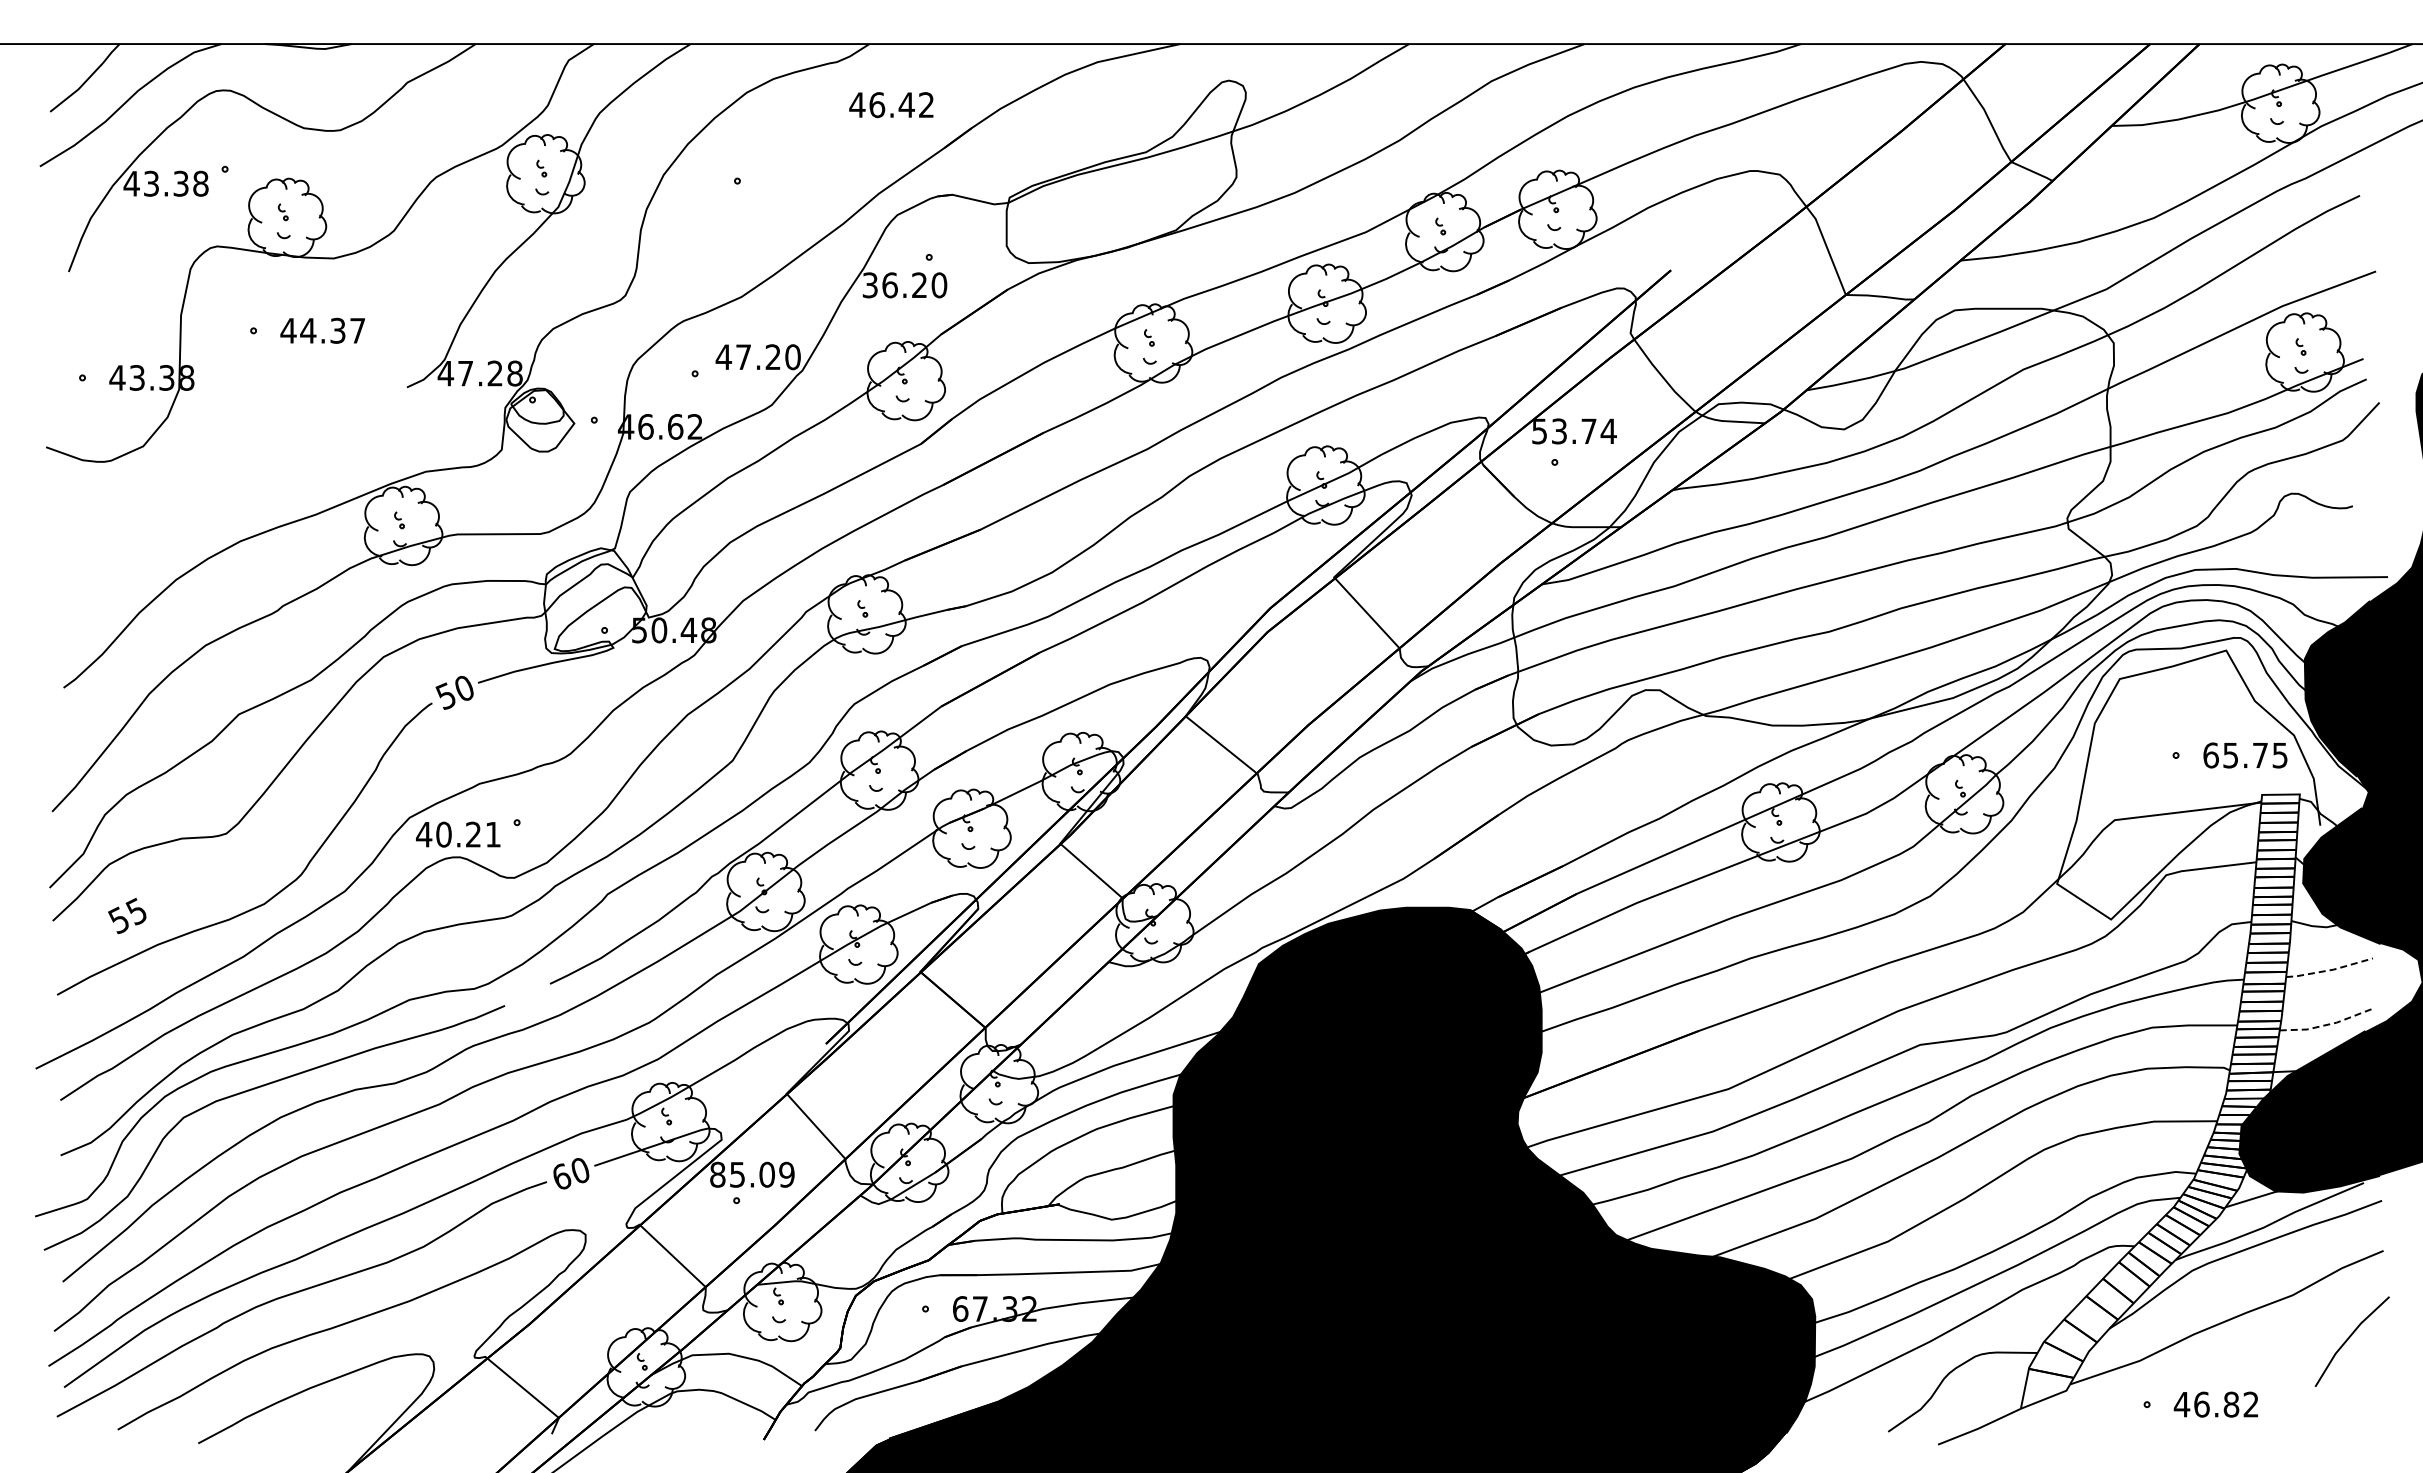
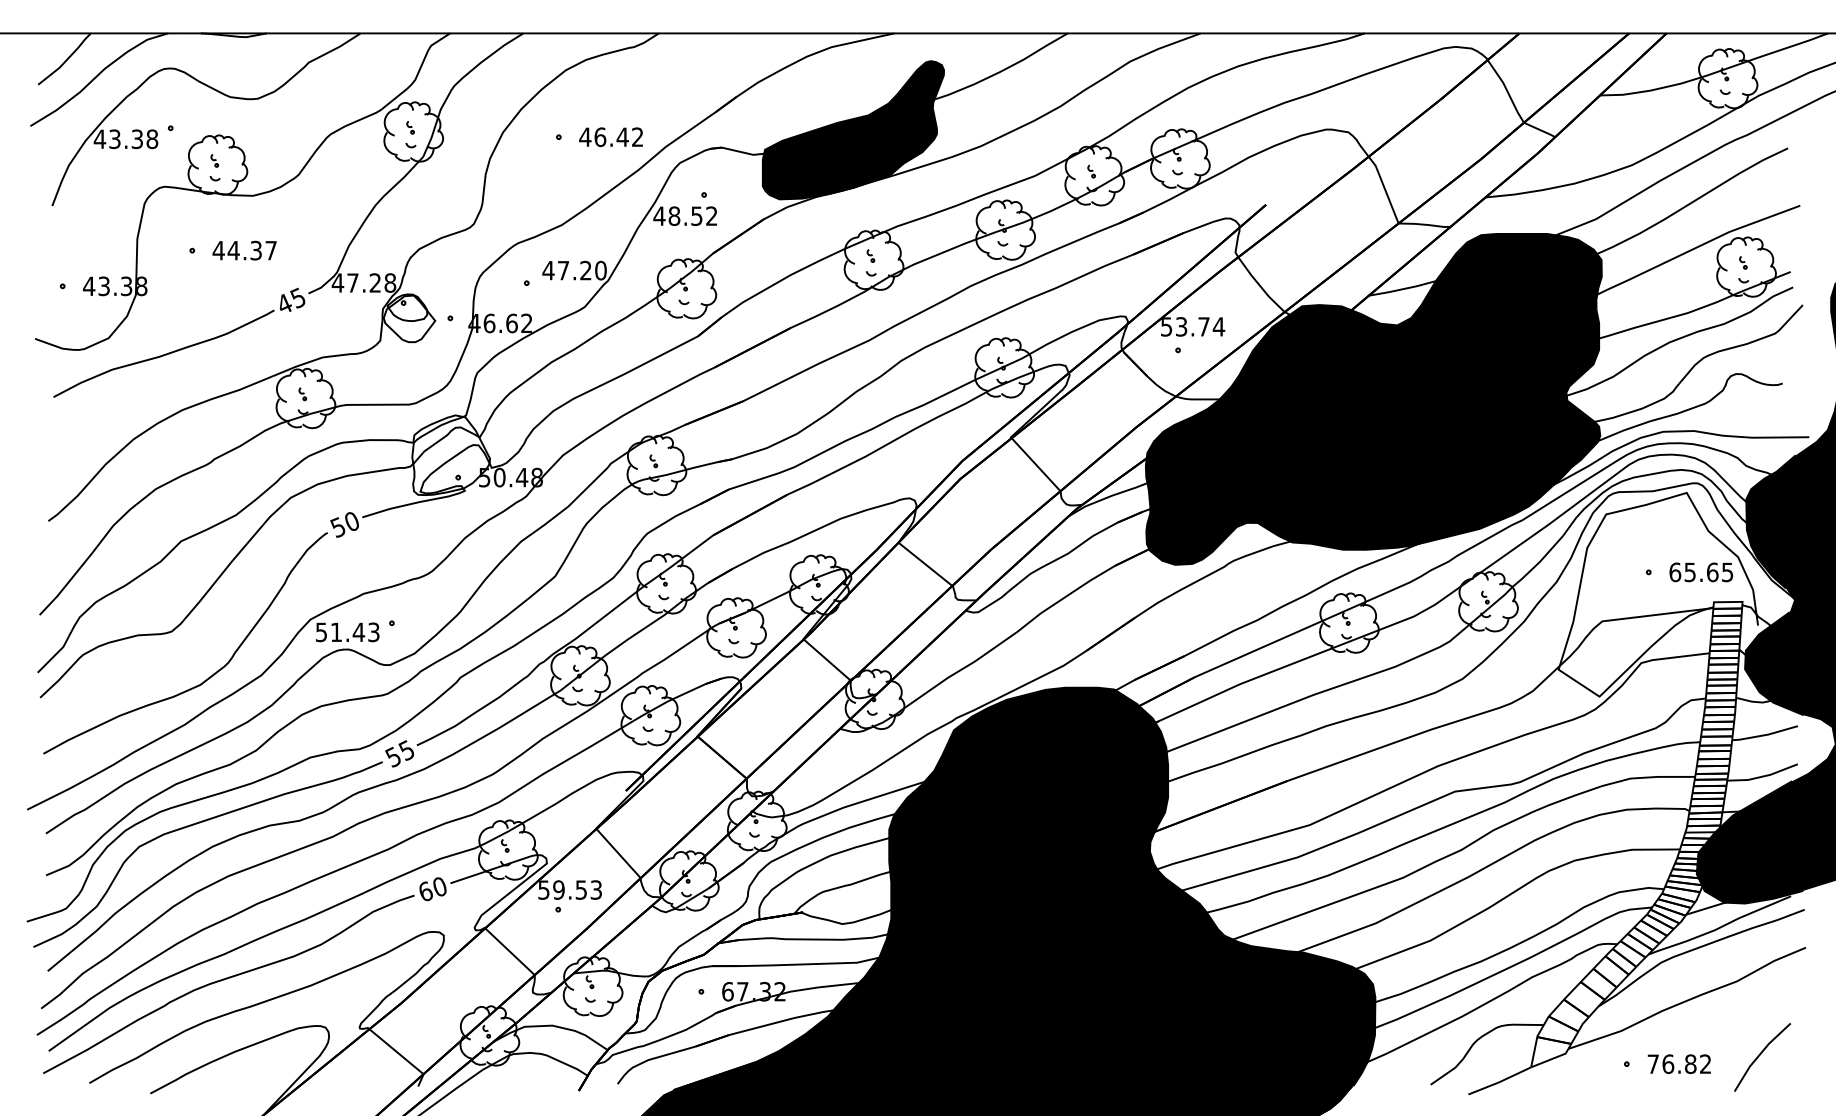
text: (891, 105) -> (611, 137), moved
fill: (1125, 171) -> (852, 129), added
text: (904, 285) -> (685, 216), 36.20 -> 48.52
part: (239, 459) -> (181, 348), added
fill: (1813, 526) -> (1374, 398), added
text: (2260, 755) -> (1712, 572), 65.75 -> 65.65
text: (458, 834) -> (347, 632), 40.21 -> 51.43
text: (127, 916) -> (399, 754), moved
line: (2330, 970) -> (1765, 735), dashed -> solid
line: (2327, 1024) -> (1763, 776), dashed -> solid
text: (752, 1174) -> (570, 889), 85.09 -> 59.53
line: (2349, 1338) -> (1760, 1054), moved
text: (2181, 1404) -> (1652, 1064), 46.82 -> 76.82

